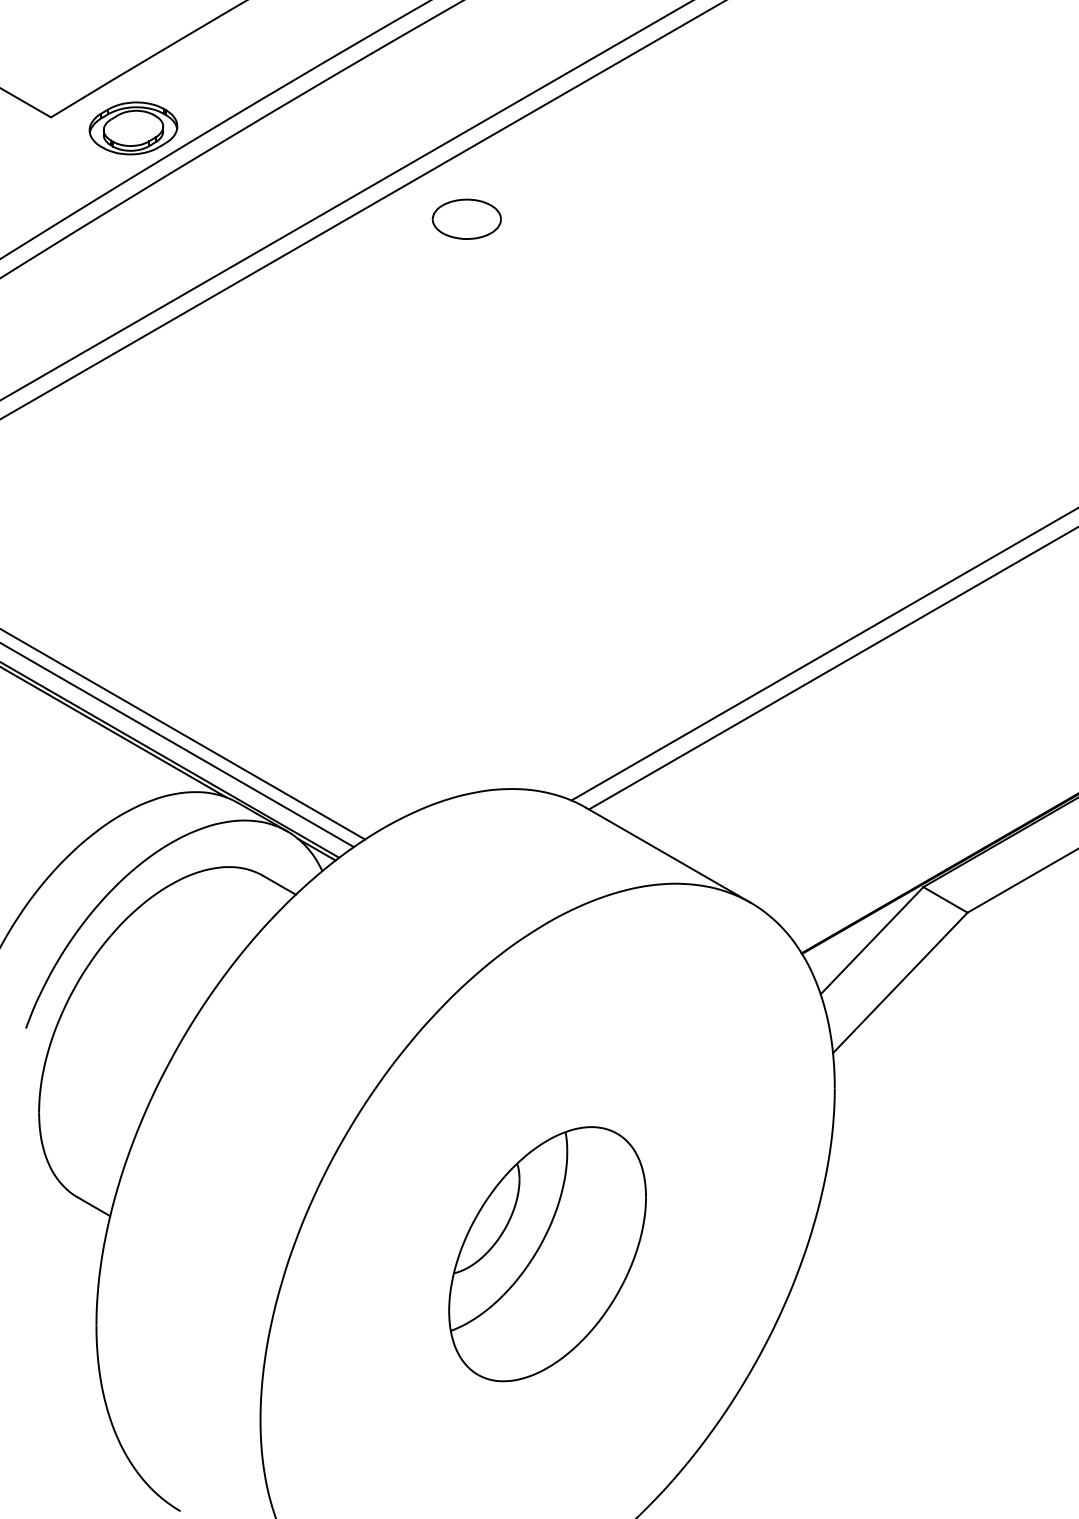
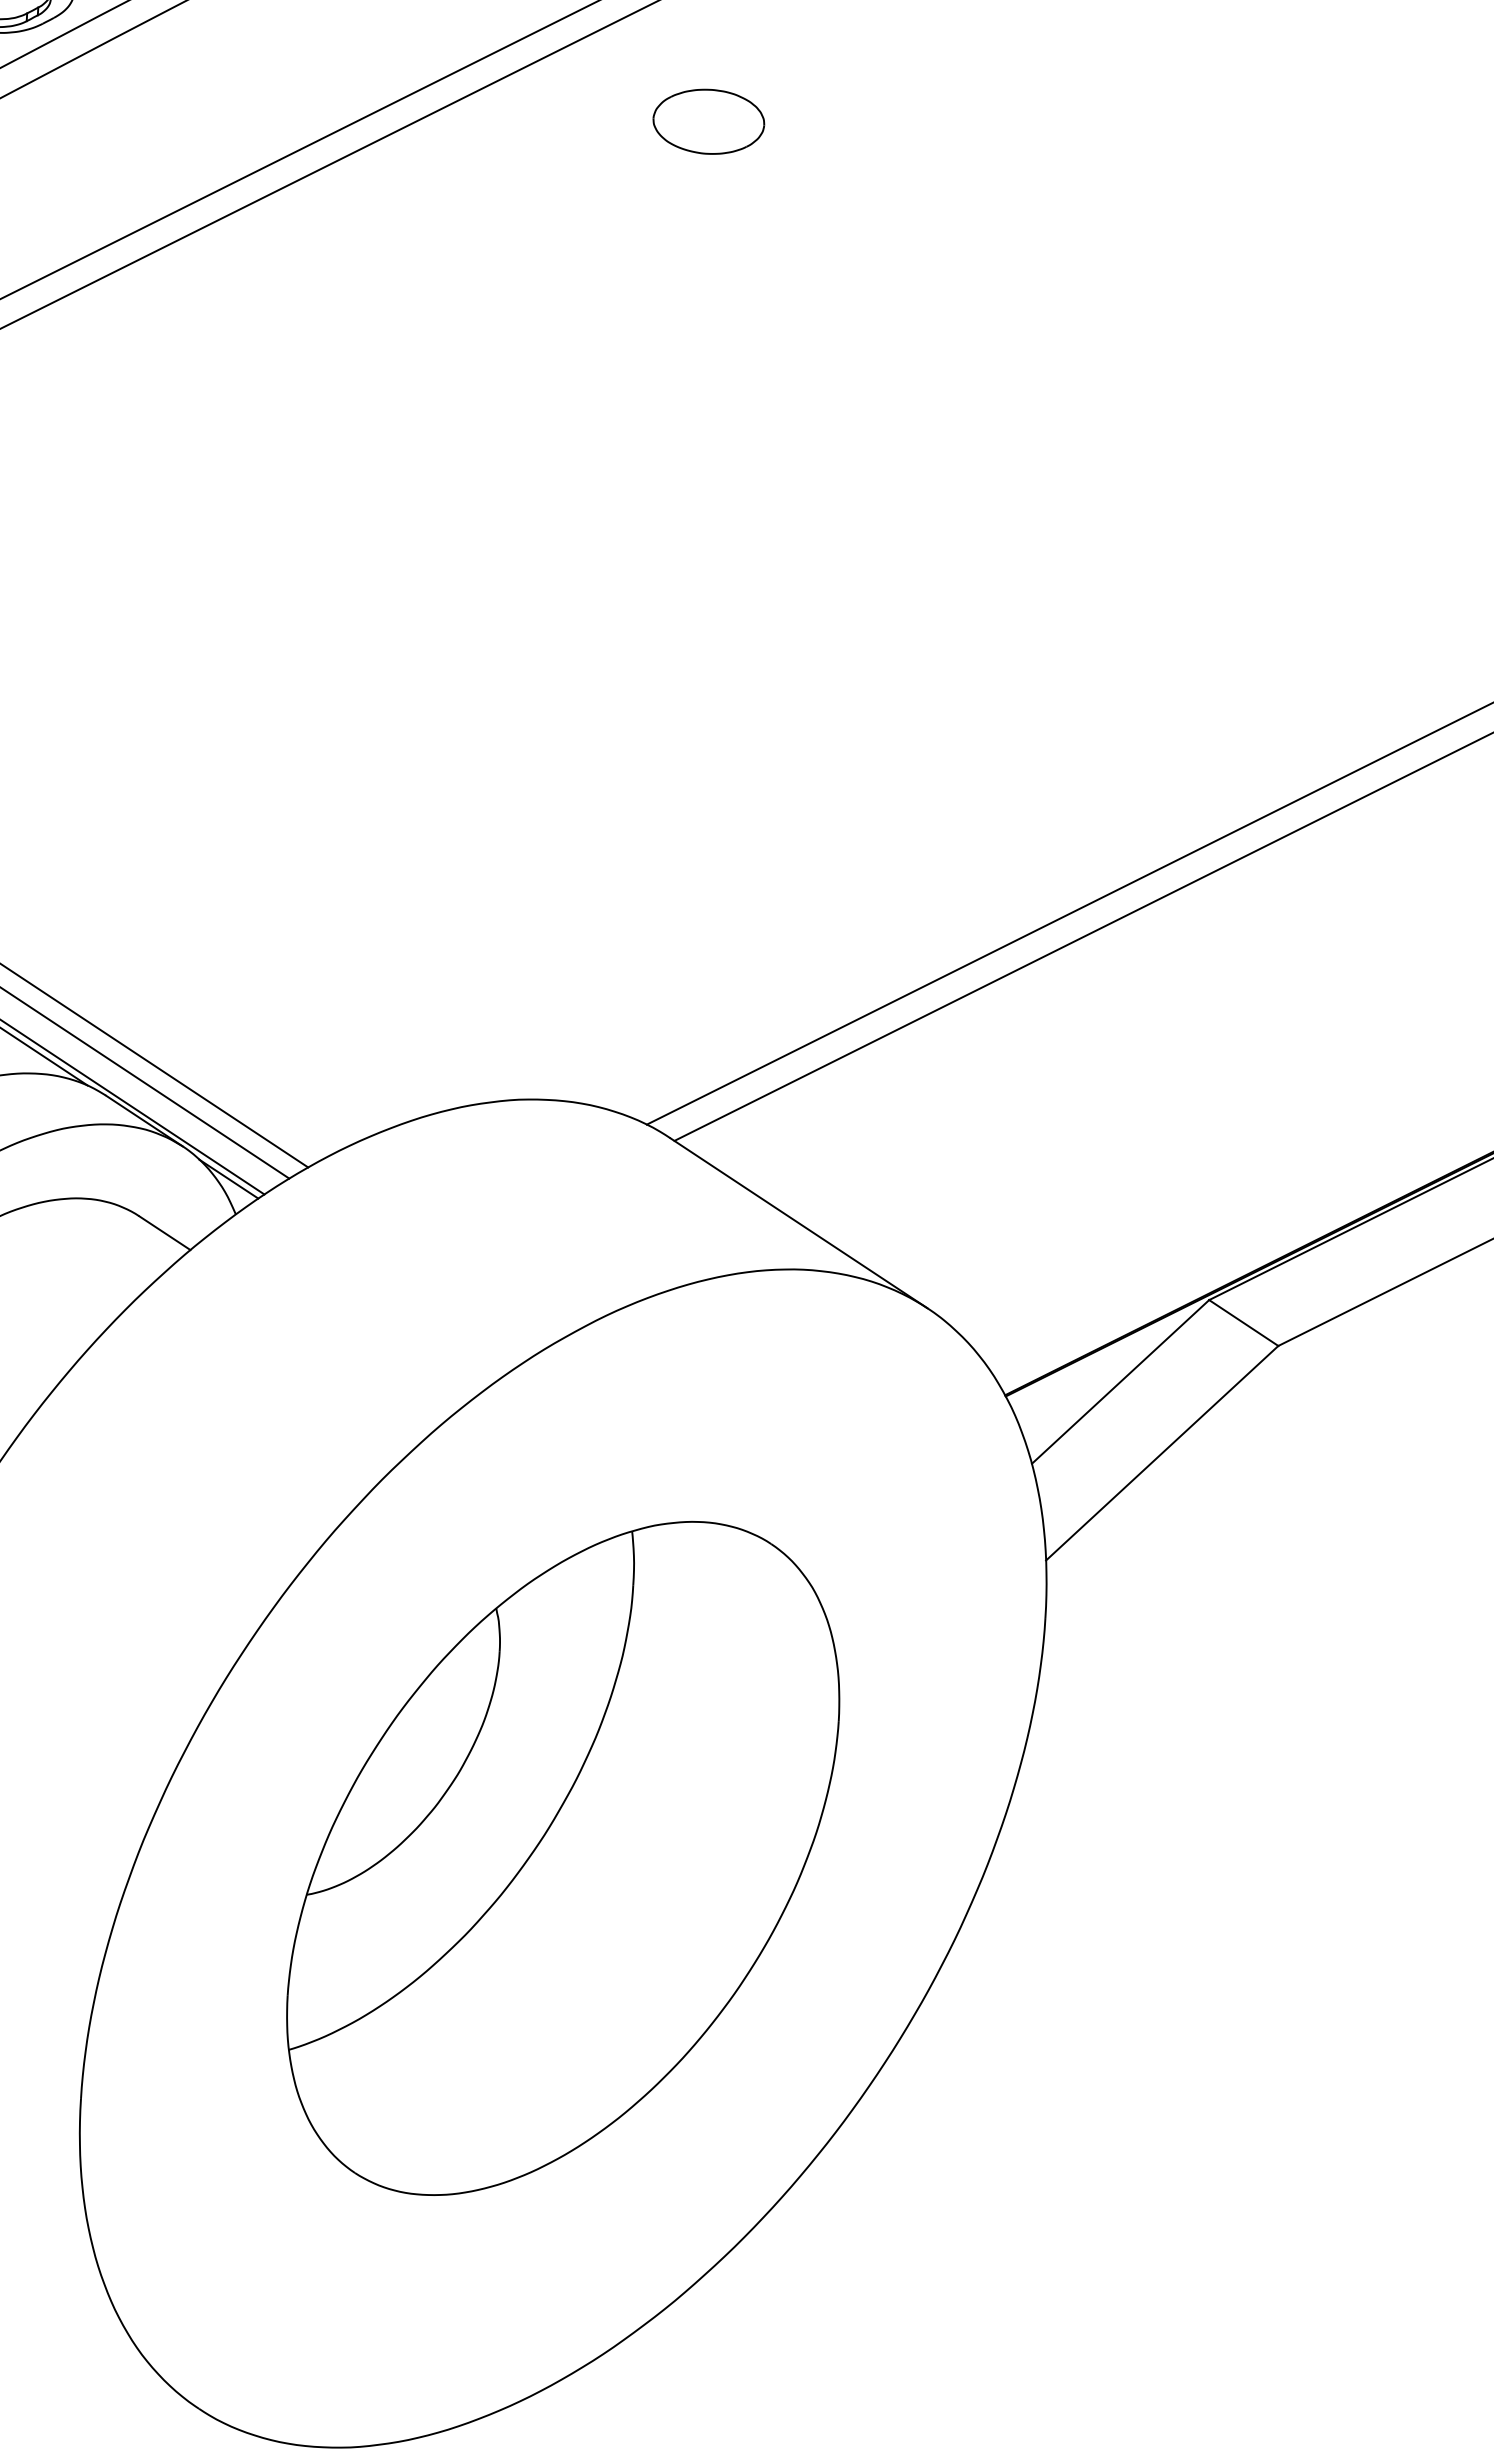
part: (466, 218) -> (708, 120), moved
part: (547, 1253) -> (563, 1857), size x1.67

